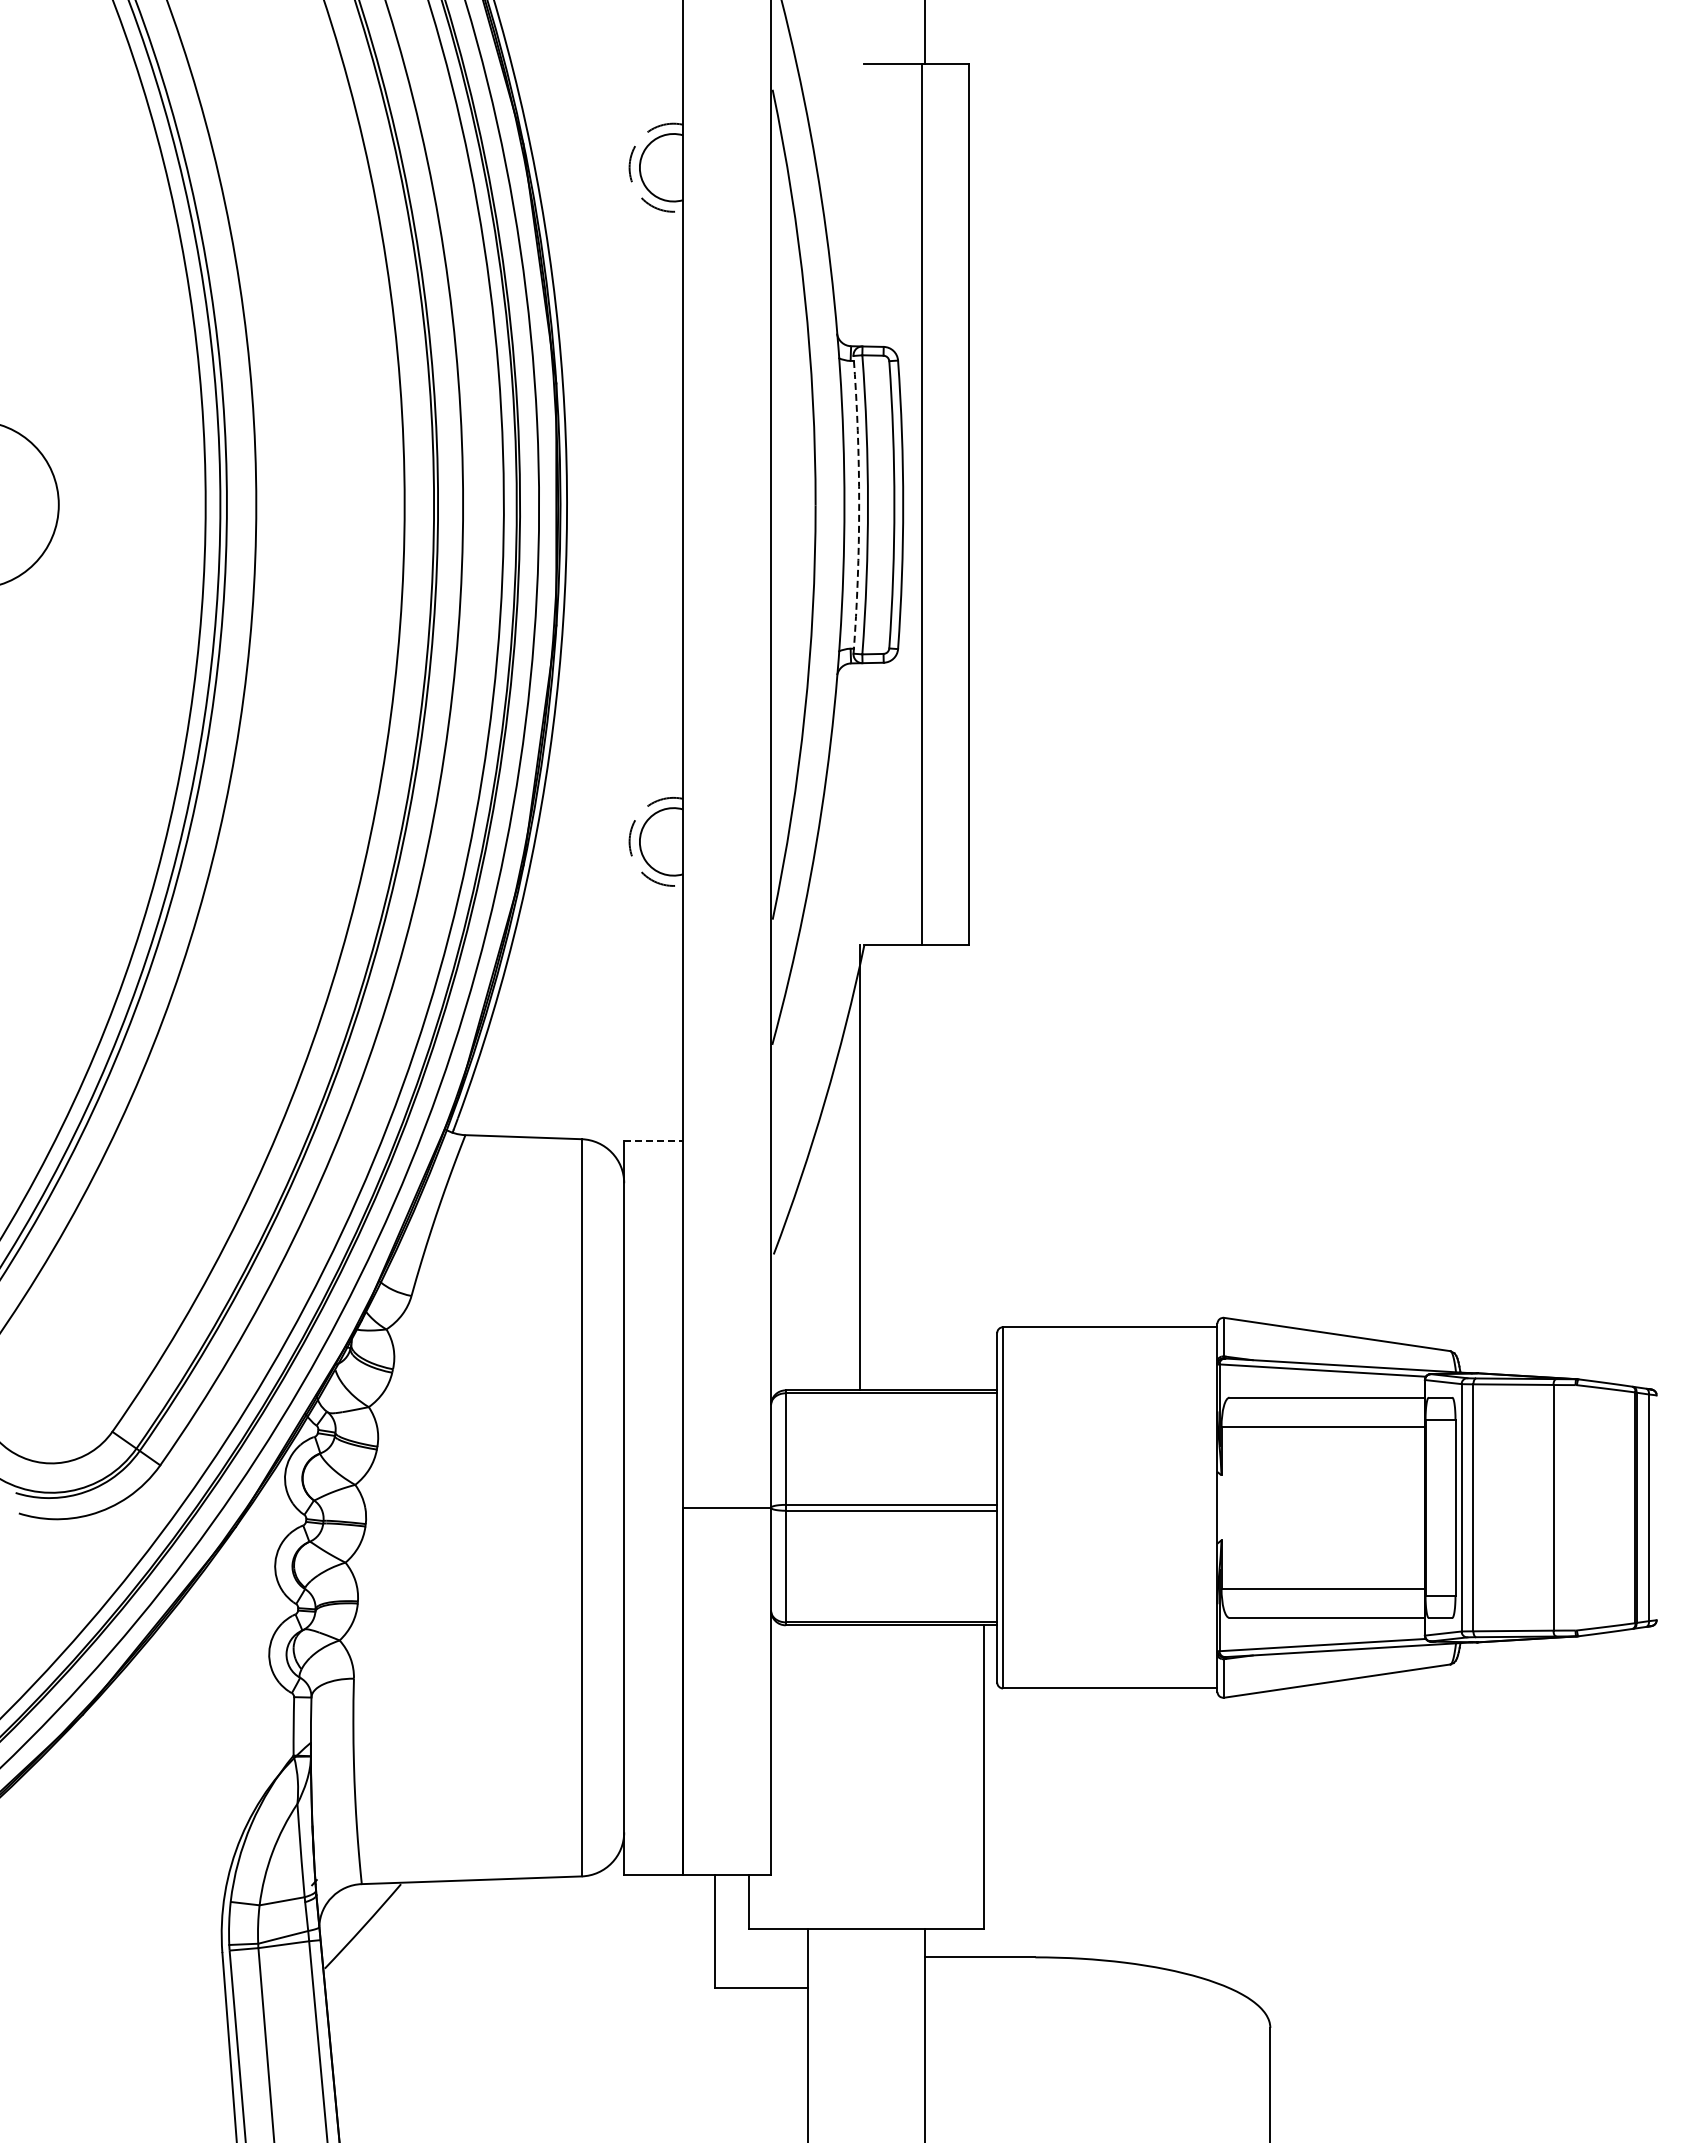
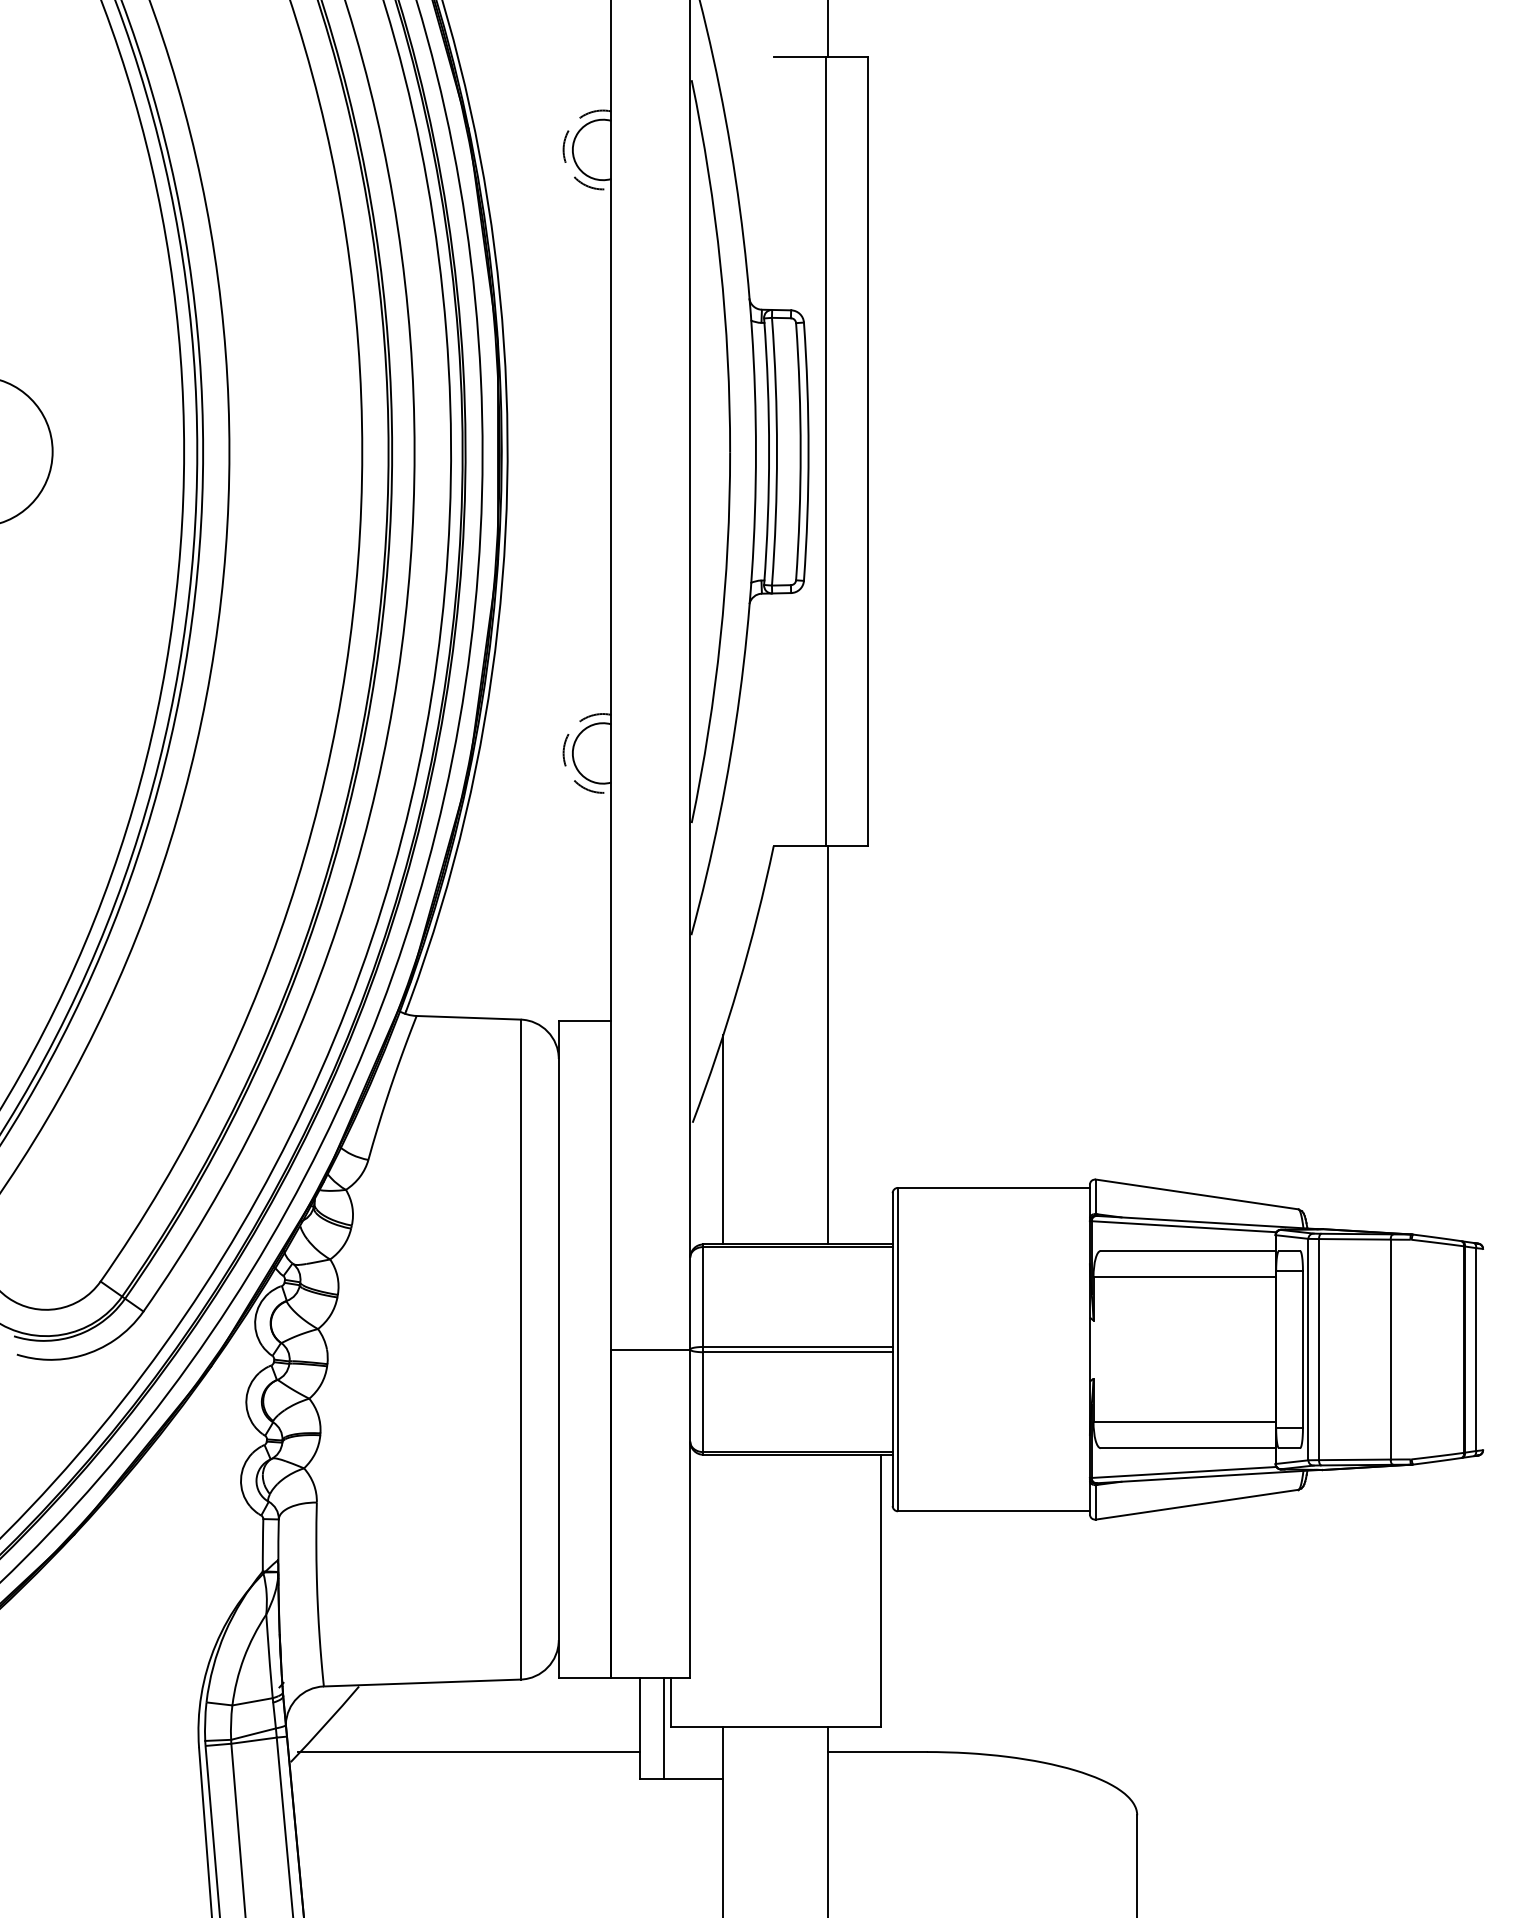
arc: (859, 504) -> (769, 451), dashed -> solid
line: (654, 1140) -> (585, 1020), dashed -> solid
line: (860, 1167) -> (828, 1044), moved
line: (807, 1273) -> (722, 1139), added
line: (741, 1931) -> (663, 1728), added
line: (523, 1957) -> (468, 1752), added

